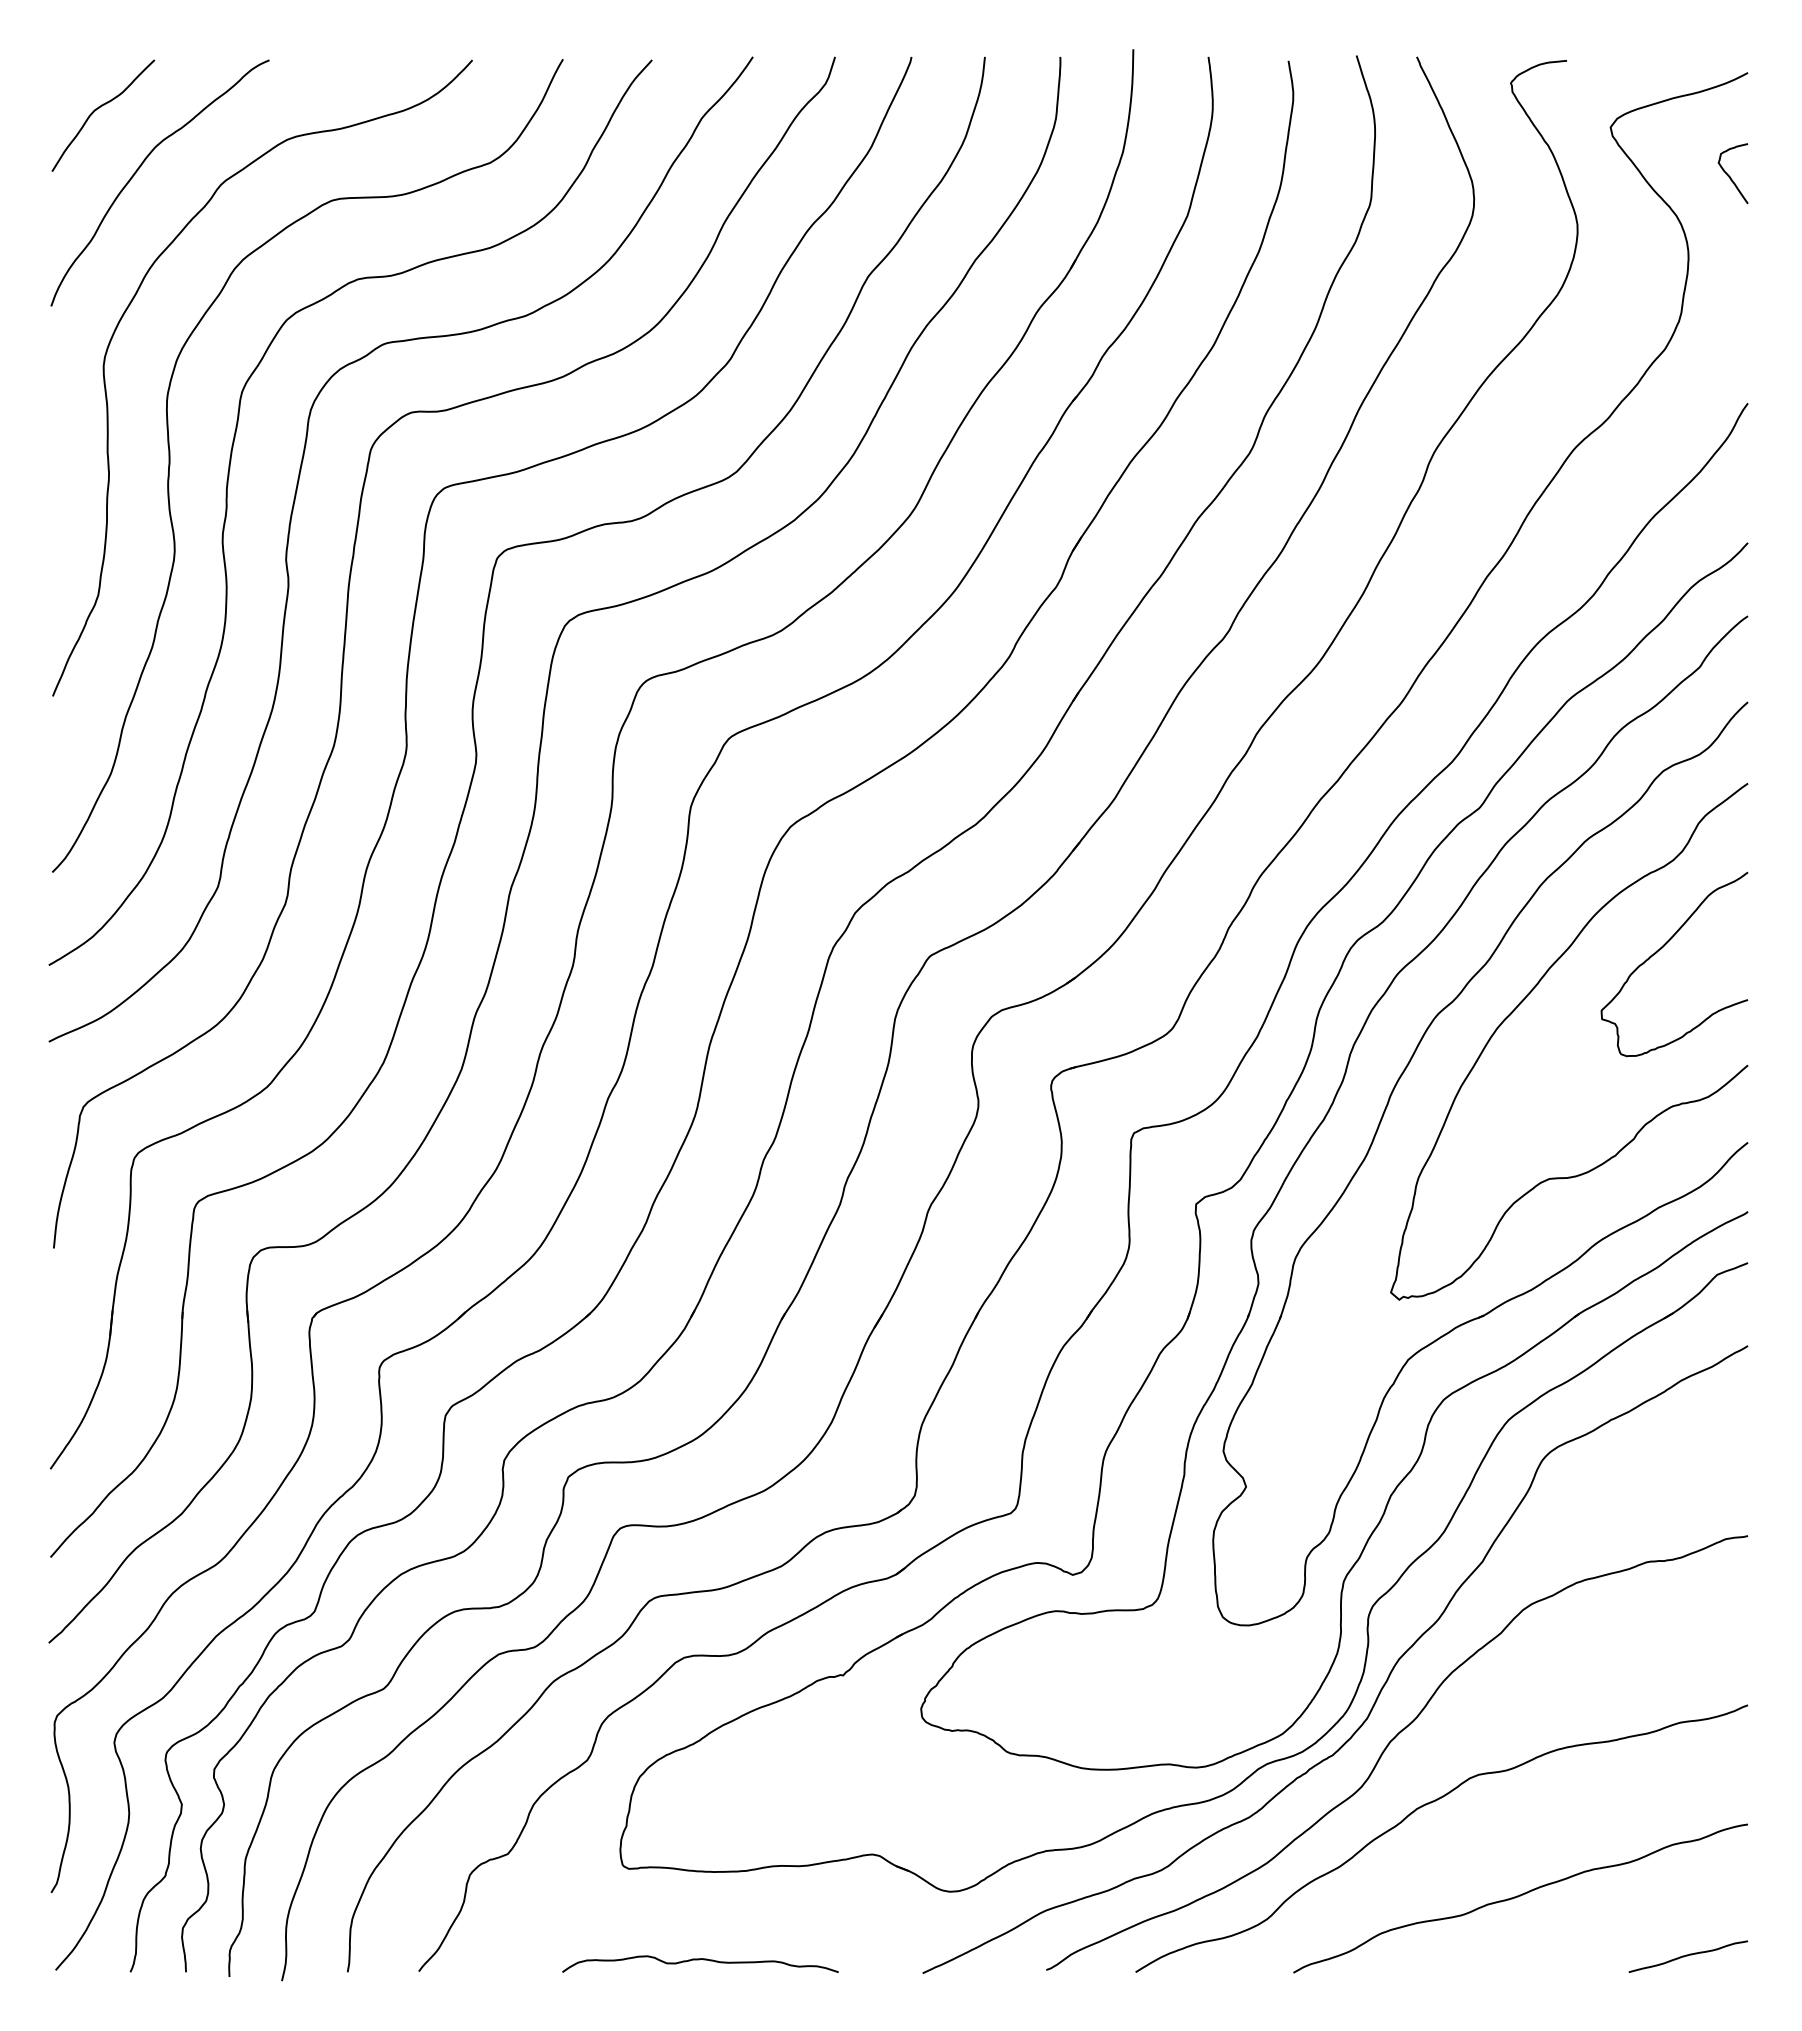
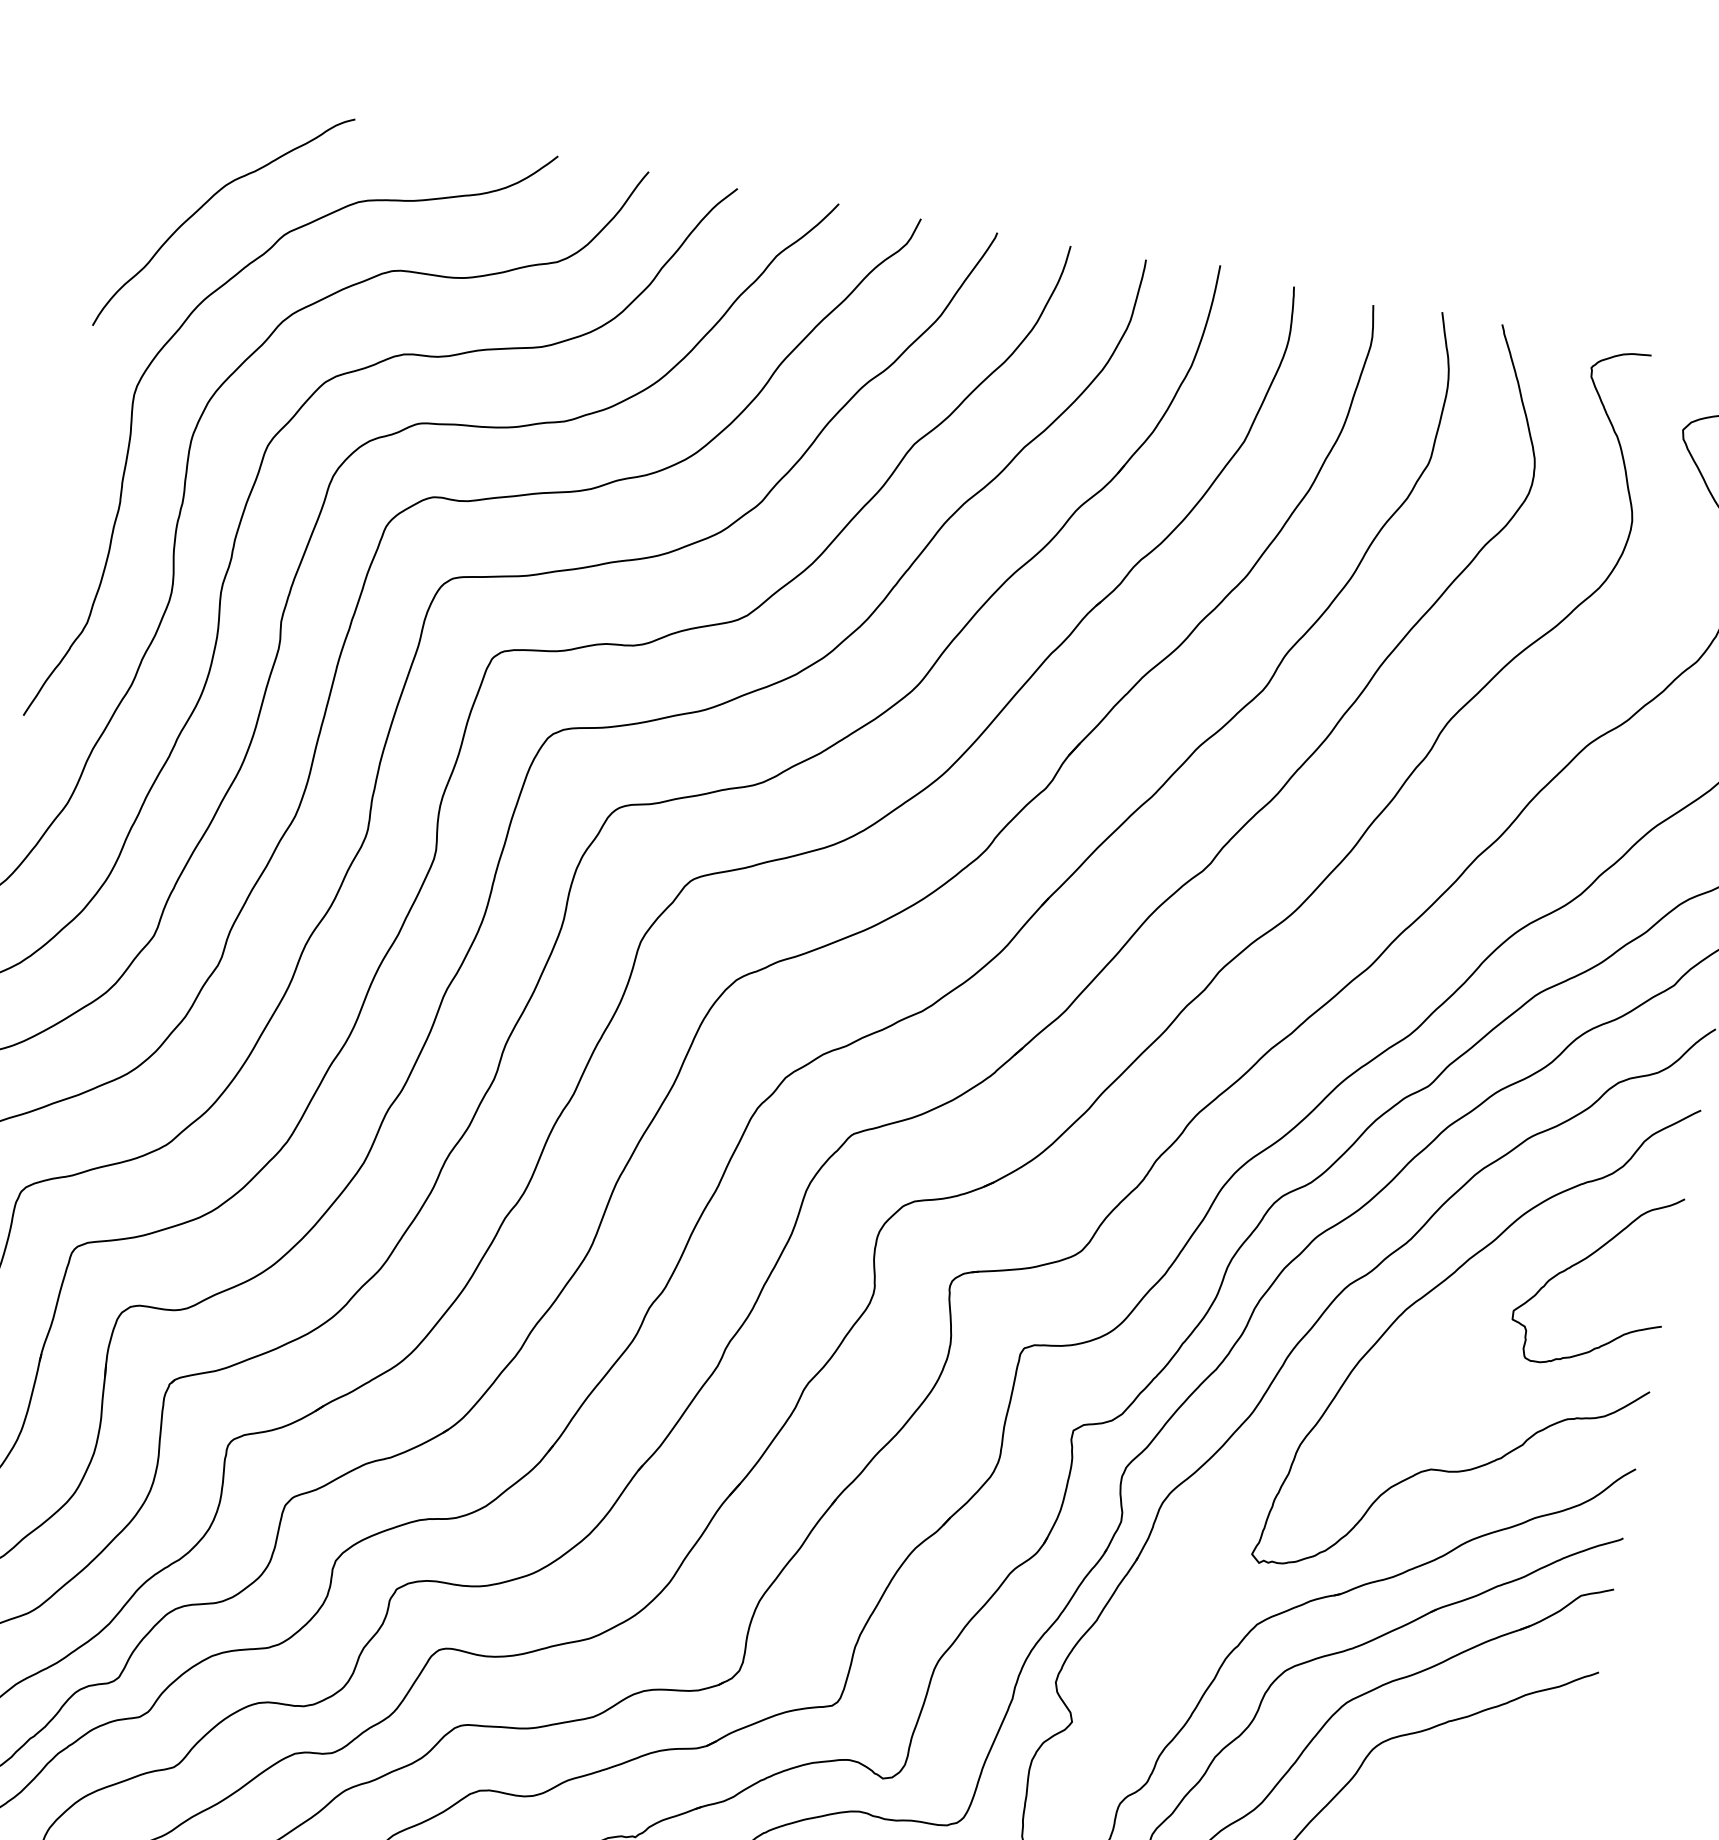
curve: (98, 109) -> (175, 137), removed

